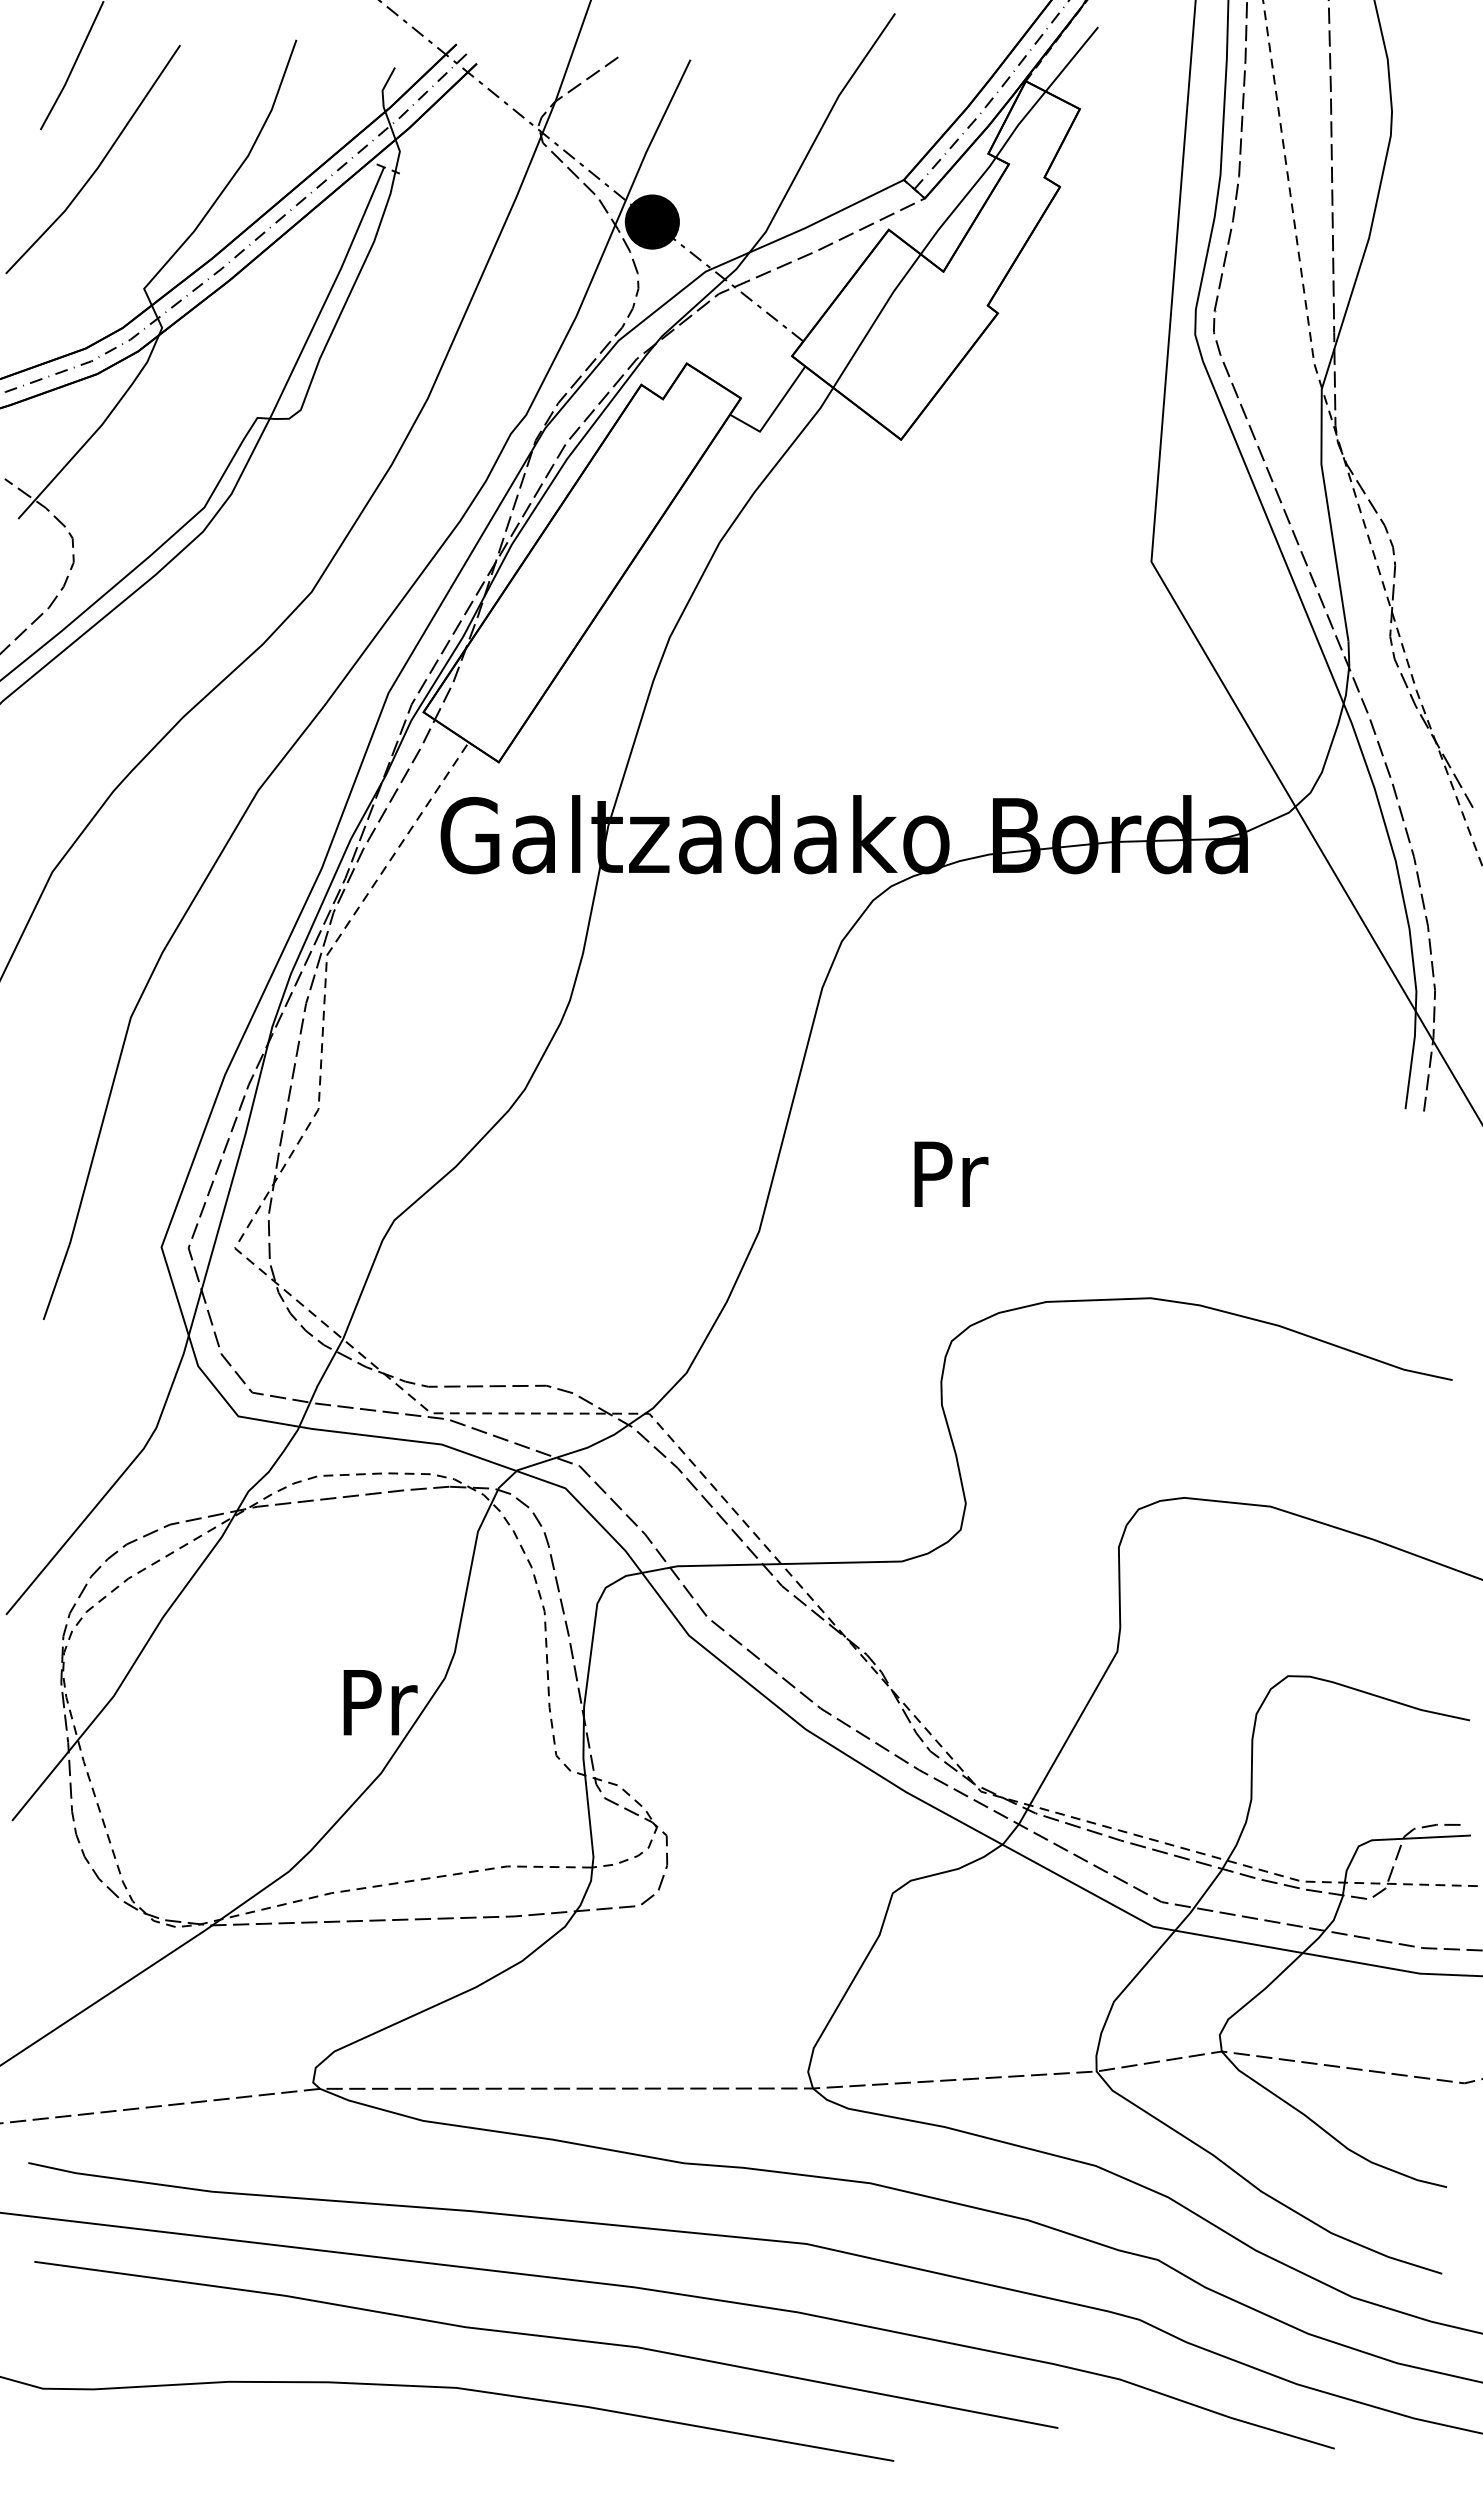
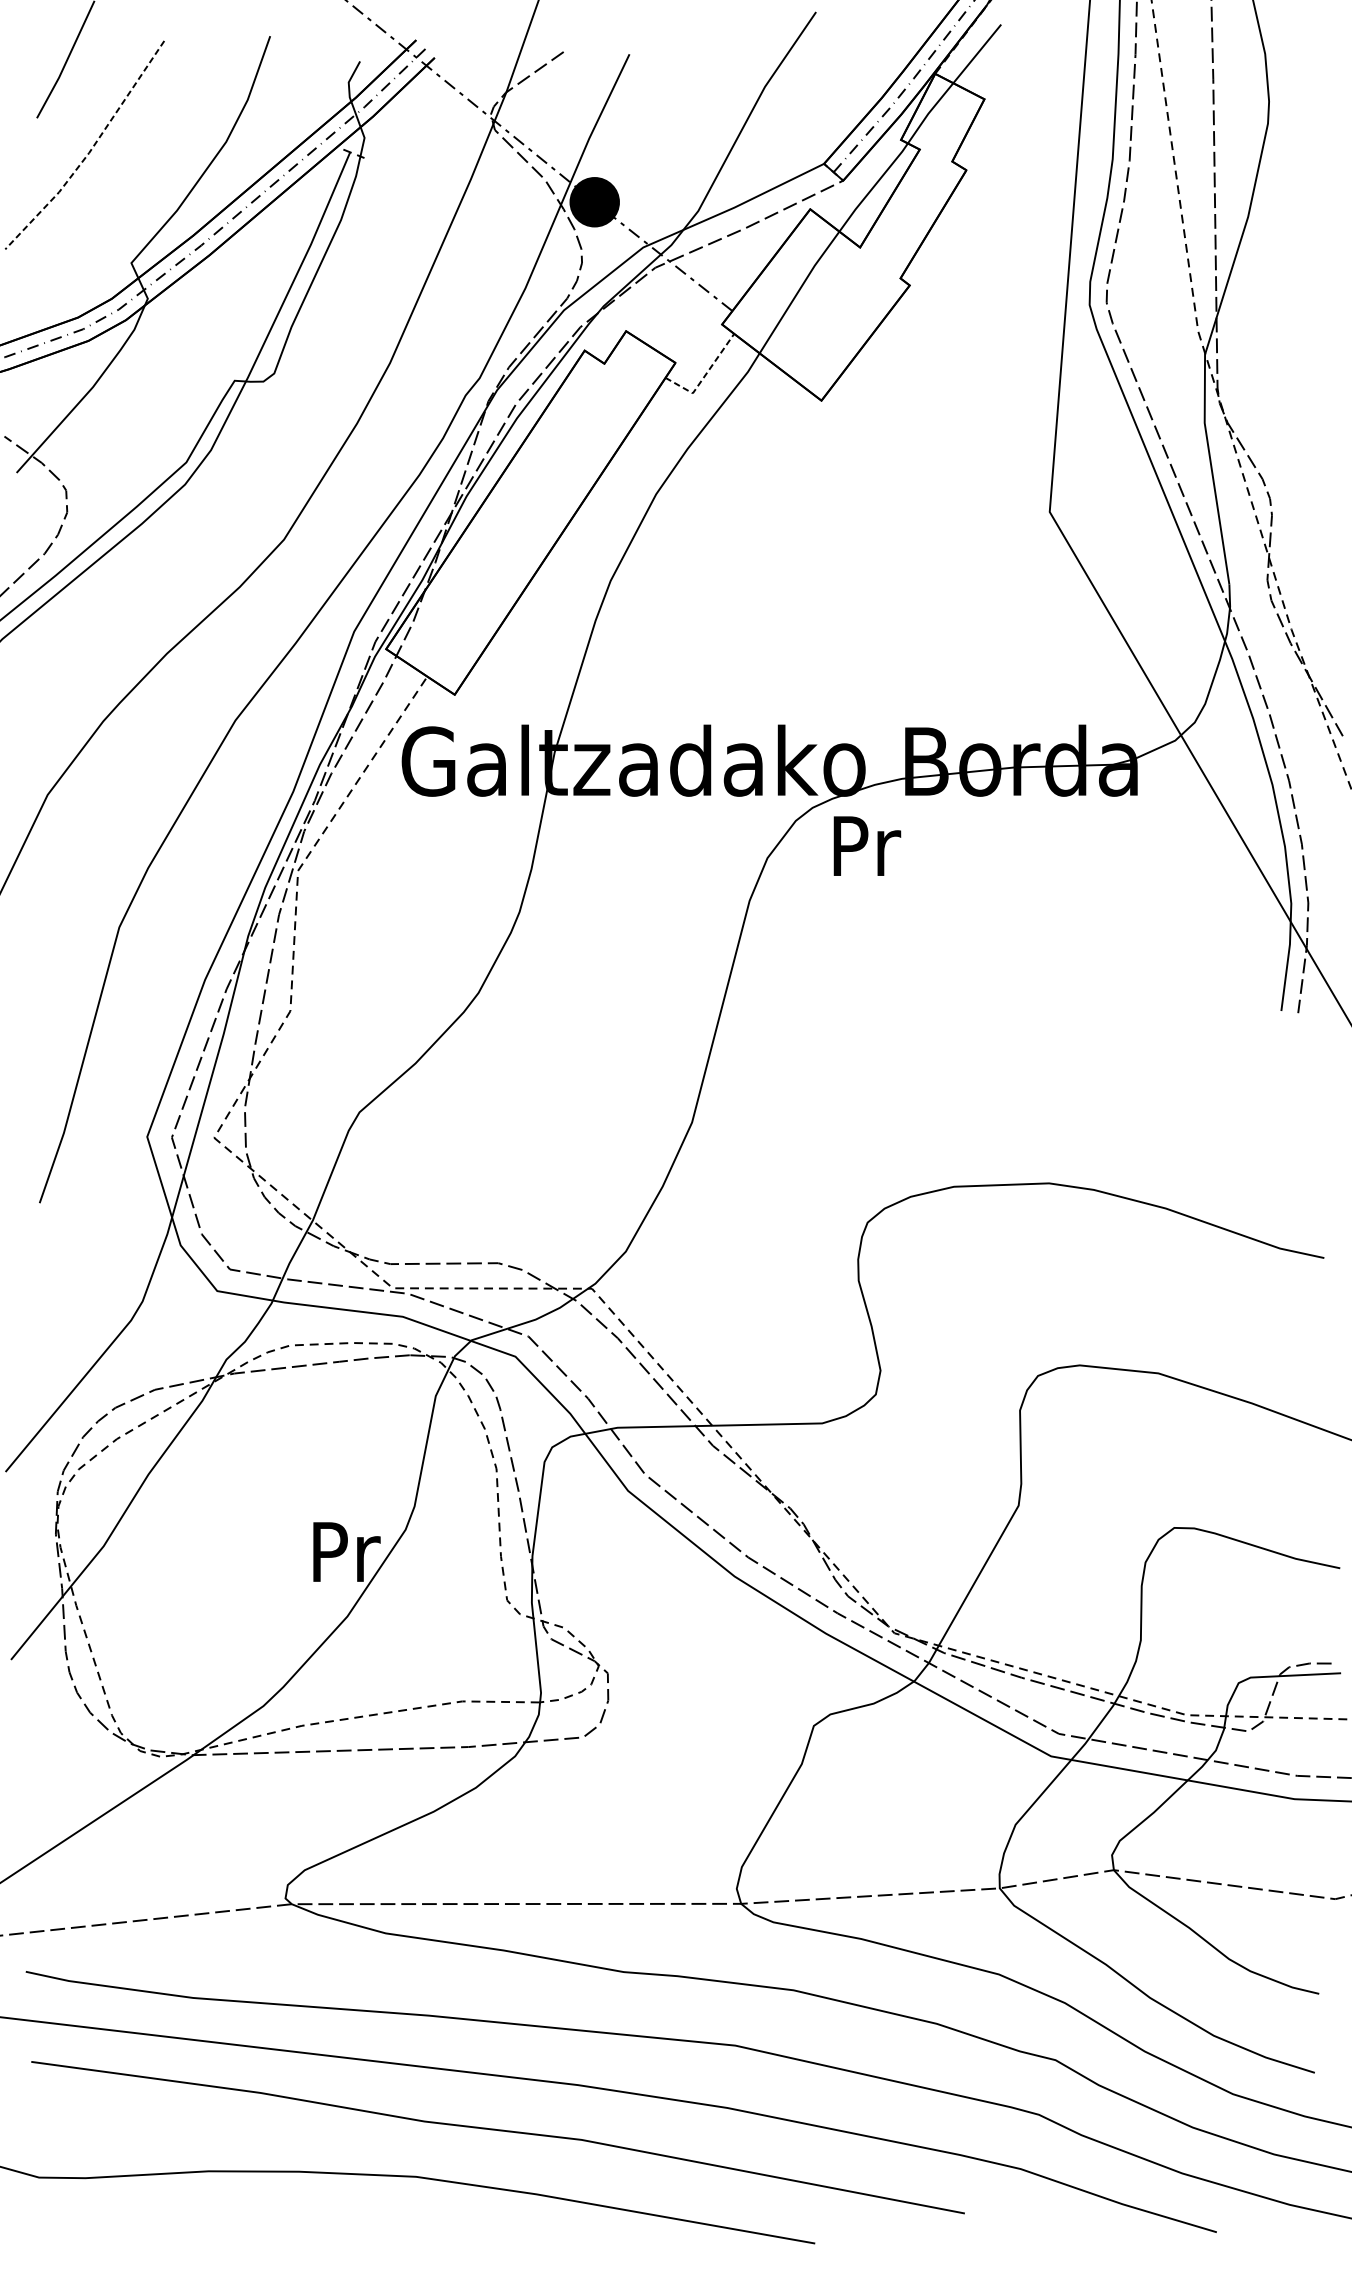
line: (98, 166) -> (89, 151), solid -> dashed
line: (772, 413) -> (704, 376), solid -> dashed
text: (951, 1173) -> (867, 845), moved

